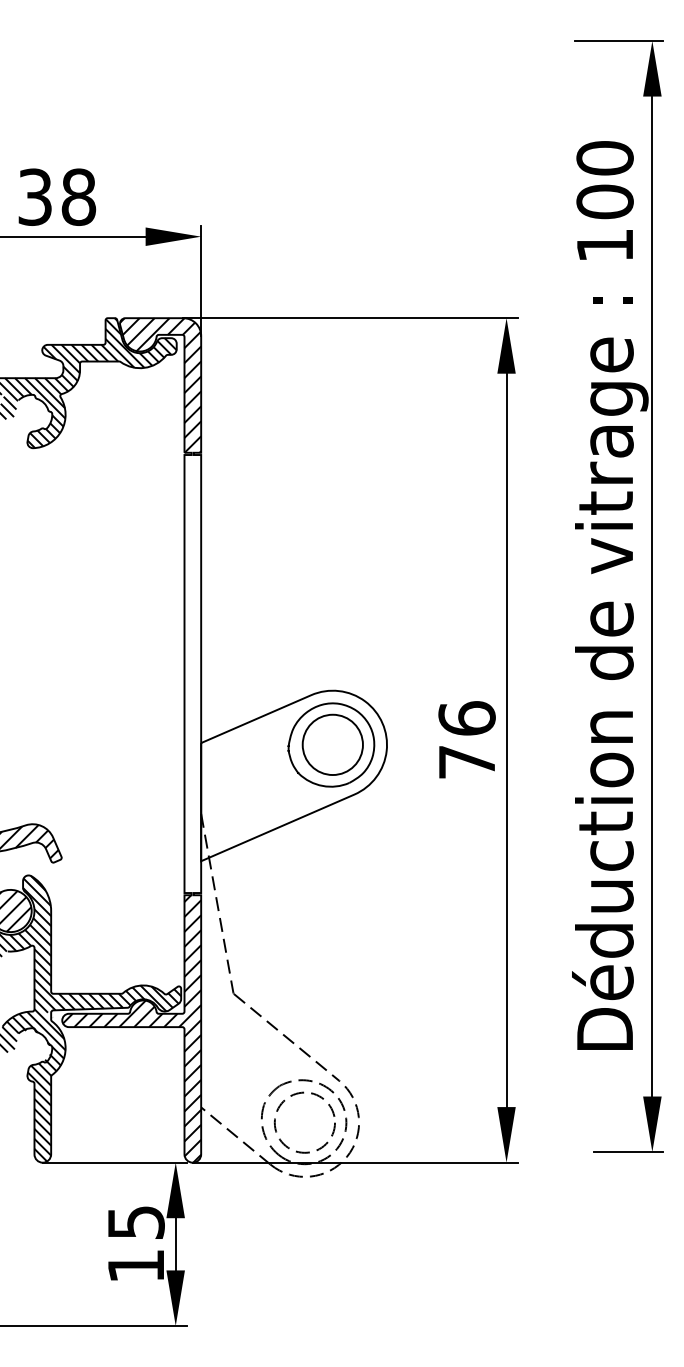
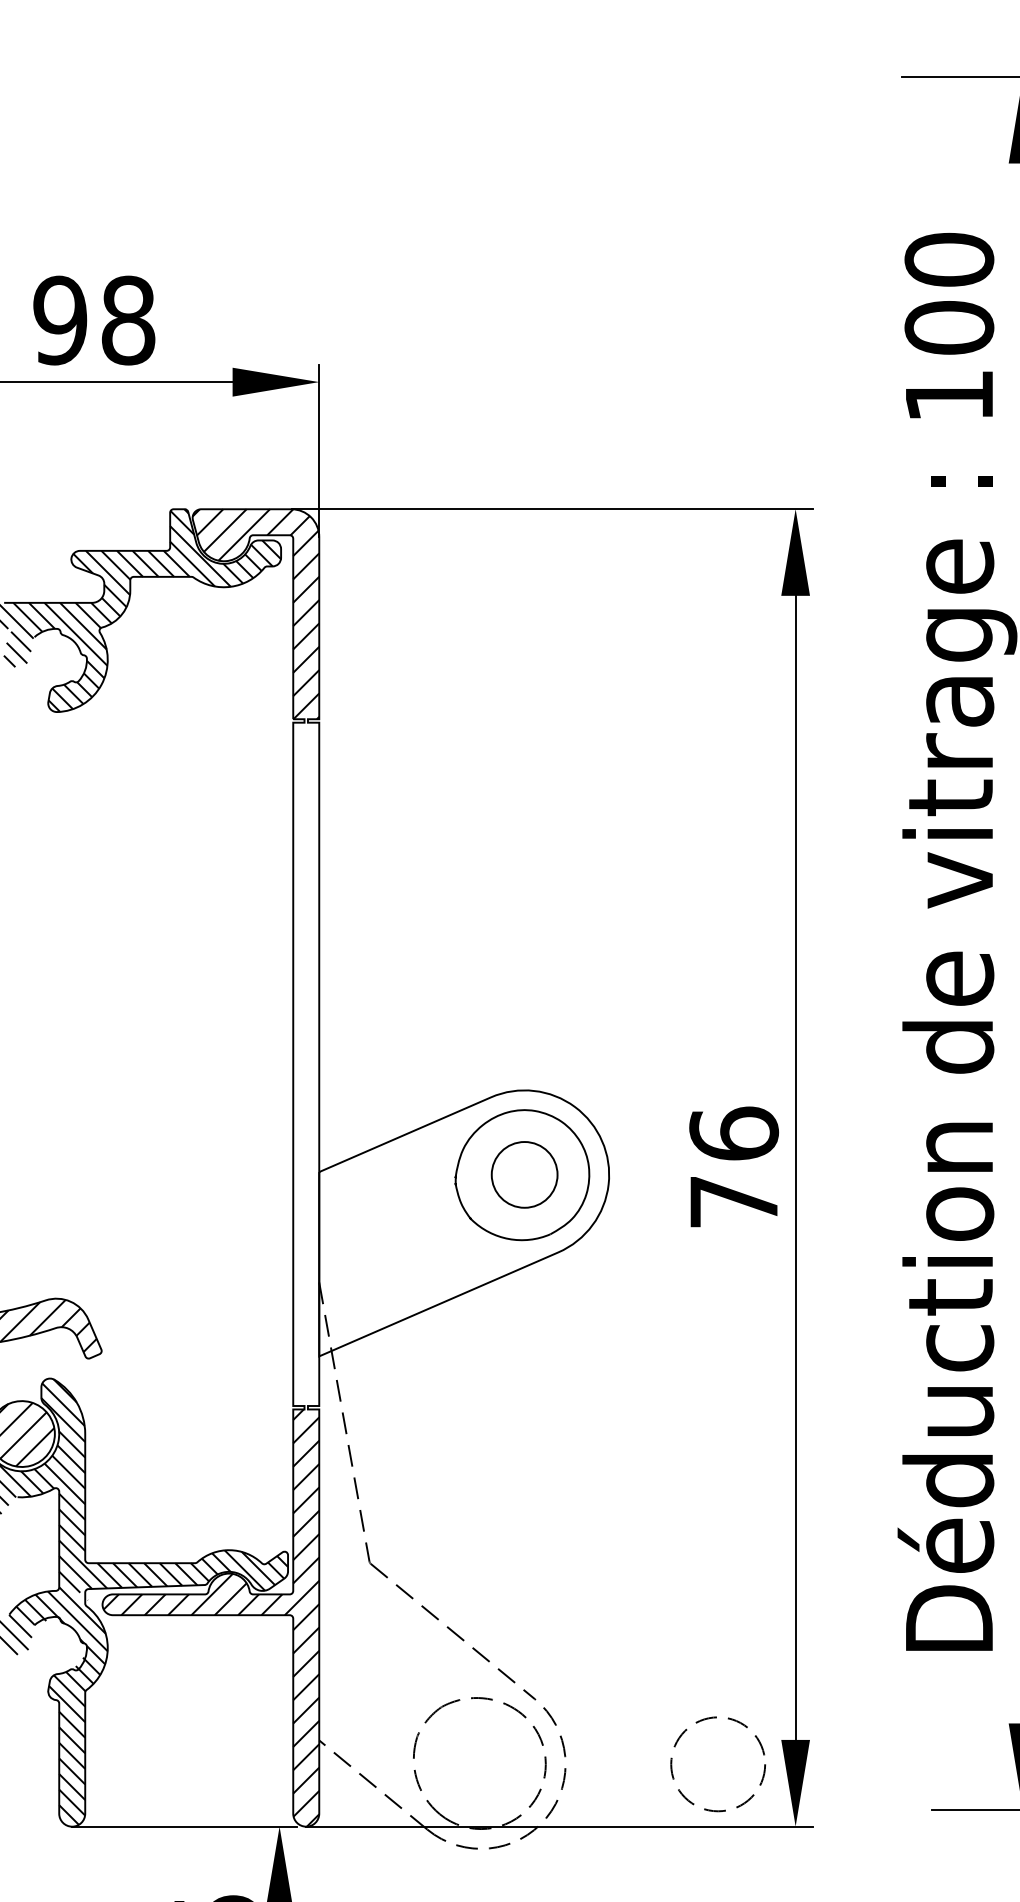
text: (34, 196) -> (59, 319), 38 -> 98
circle: (332, 744) -> (524, 1174), size x0.7
circle: (304, 1122) -> (717, 1763), moved

